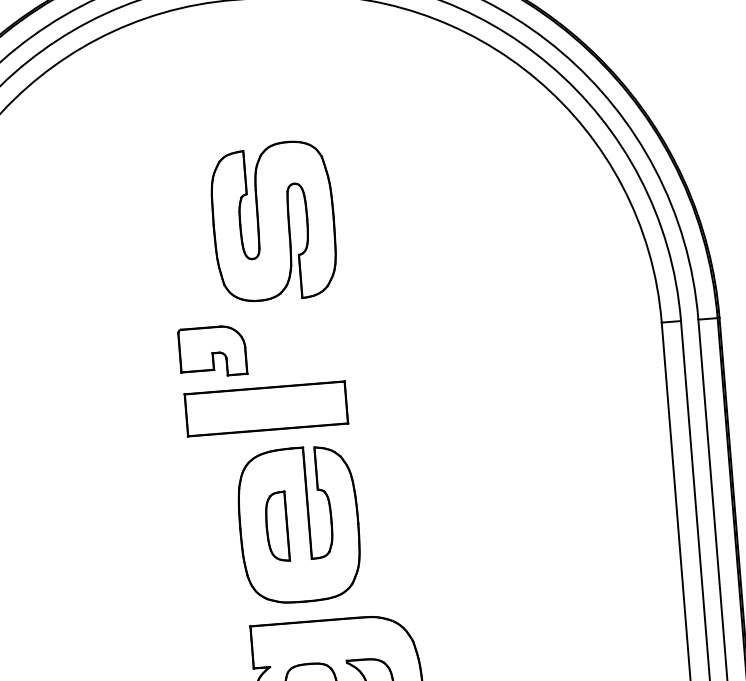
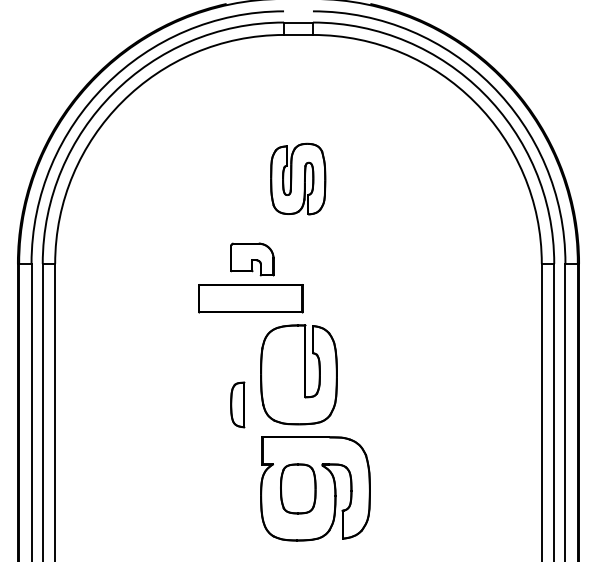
part: (272, 220) -> (297, 178), size x0.7
part: (265, 408) -> (250, 298), moved
part: (276, 526) -> (237, 404), moved

